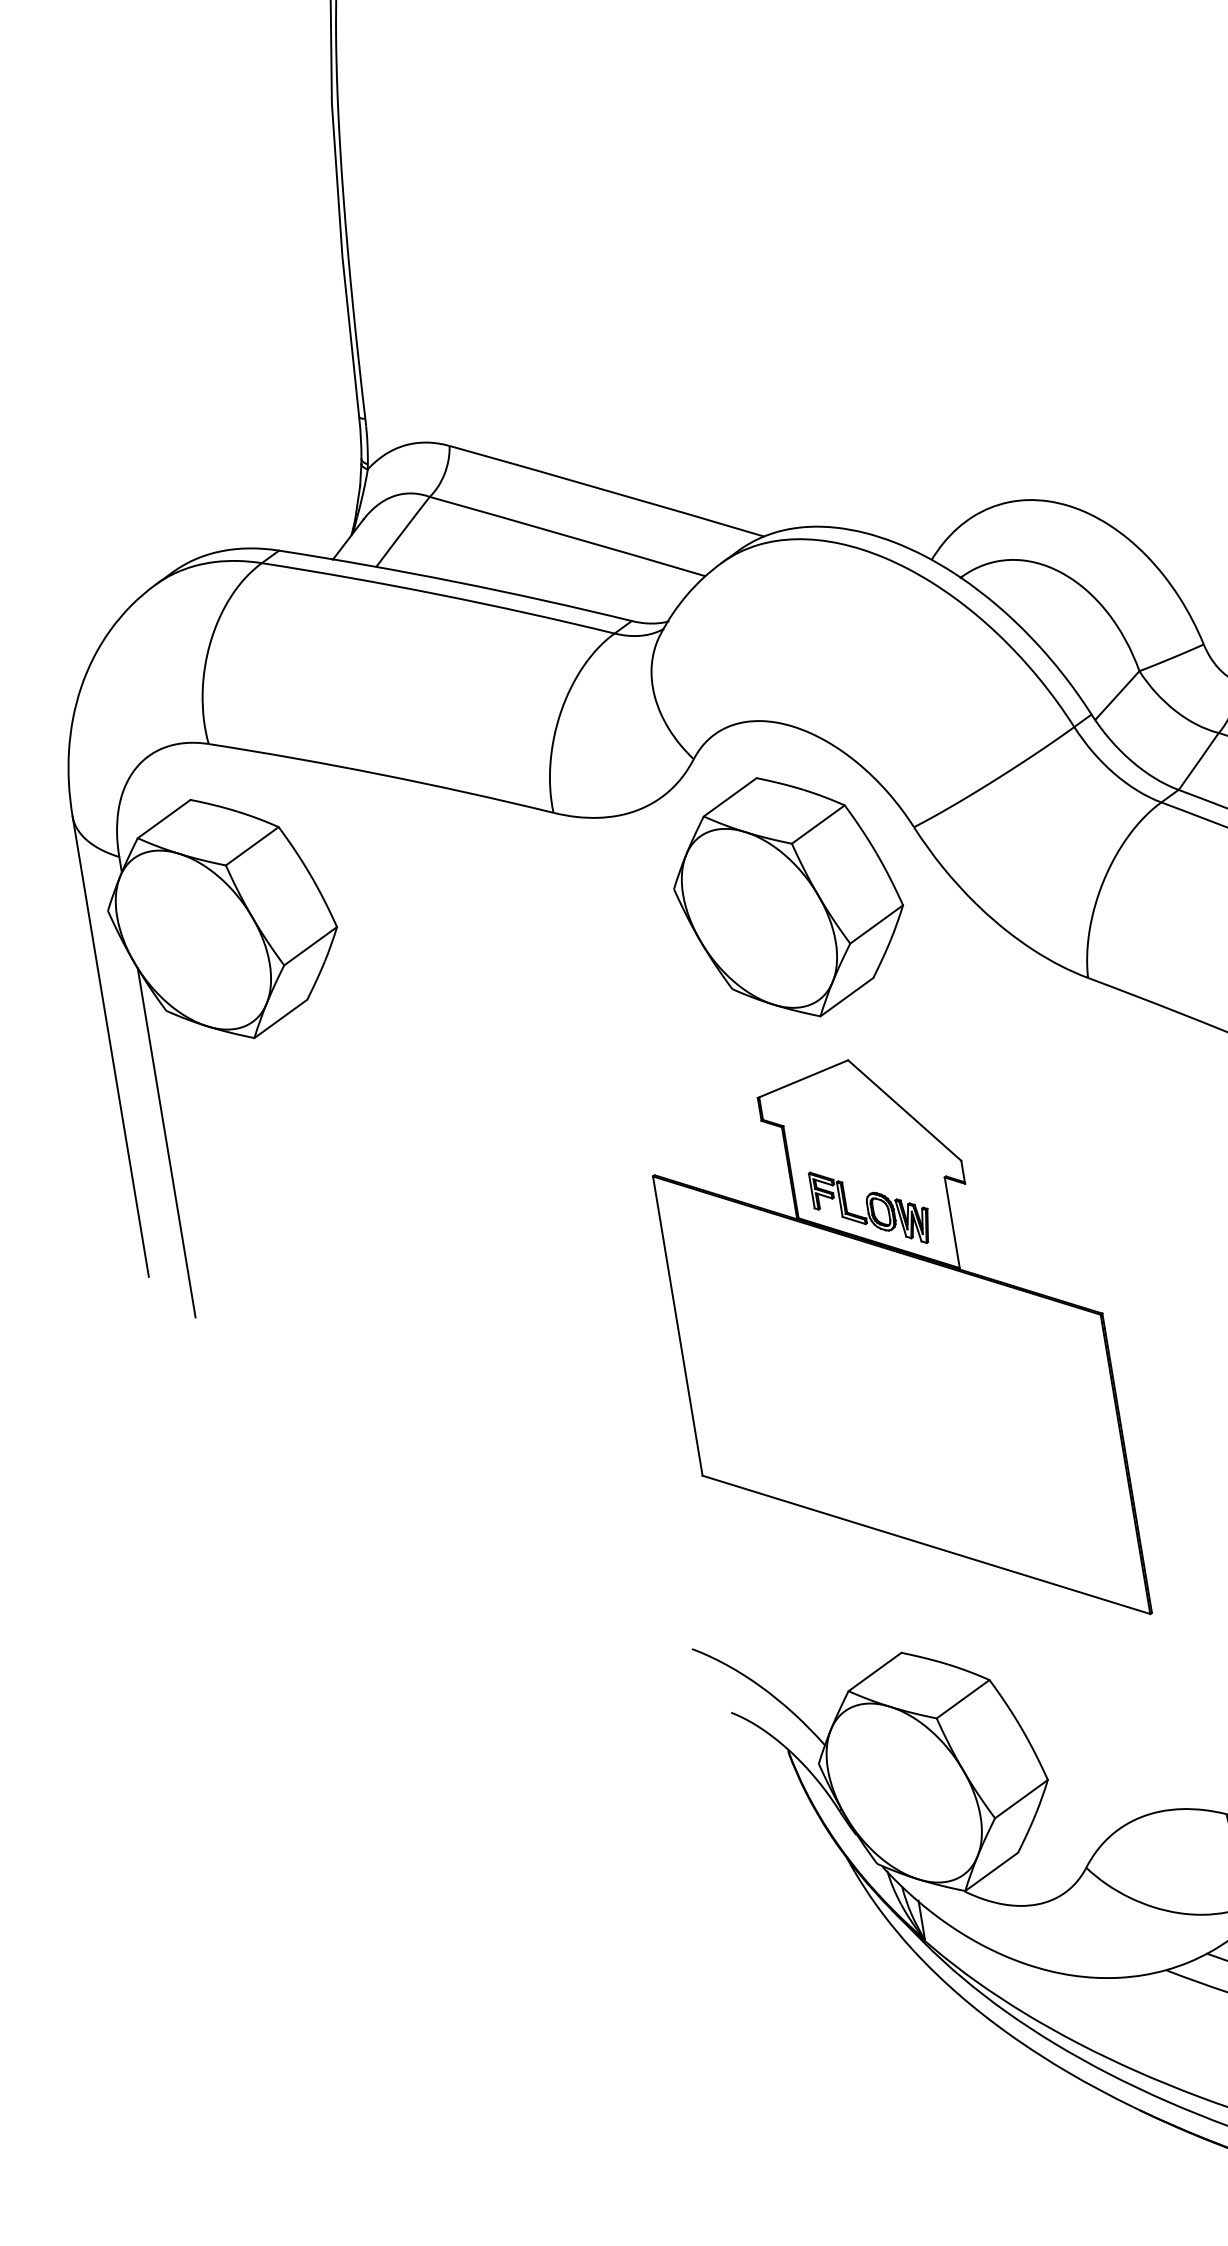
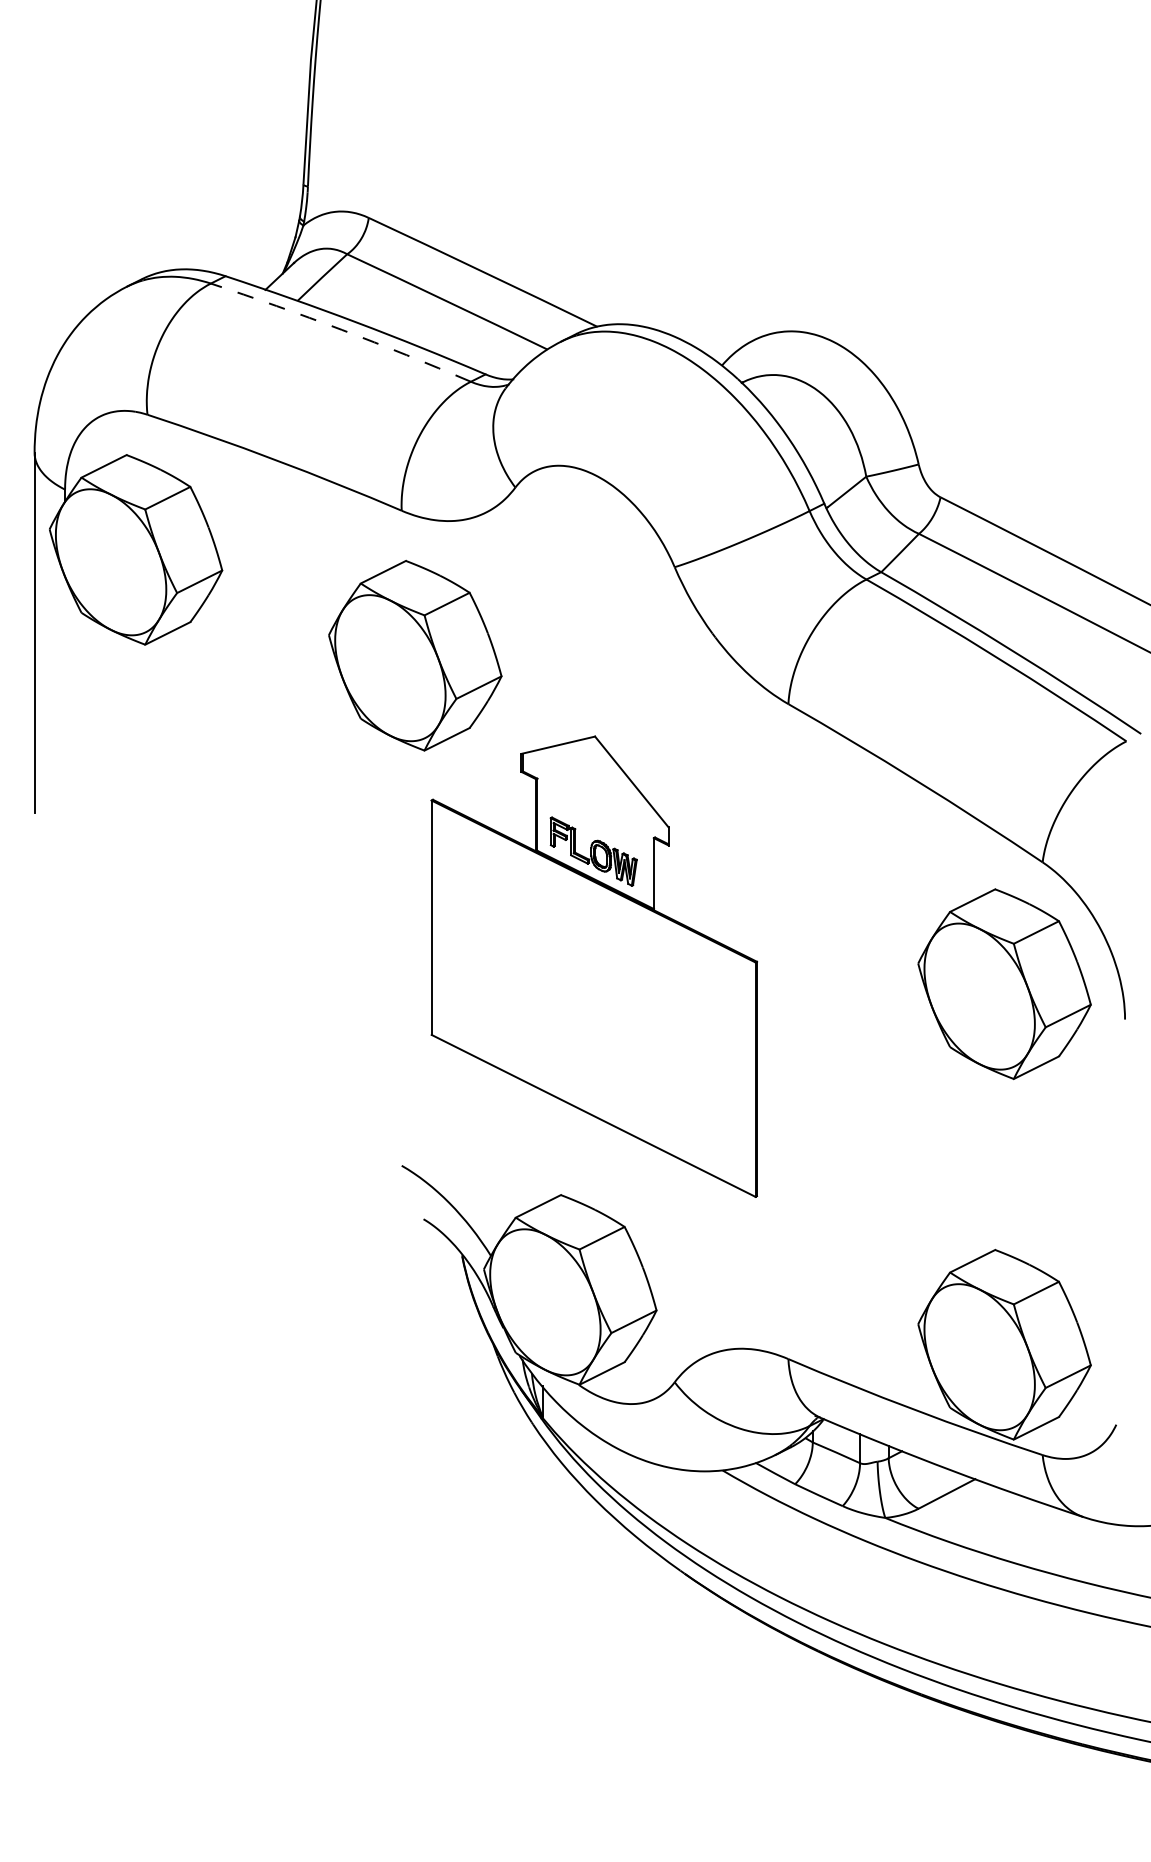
arc: (438, 594) -> (341, 329), solid -> dashed
part: (788, 896) -> (415, 655), moved
line: (167, 1142) -> (65, 713), removed

